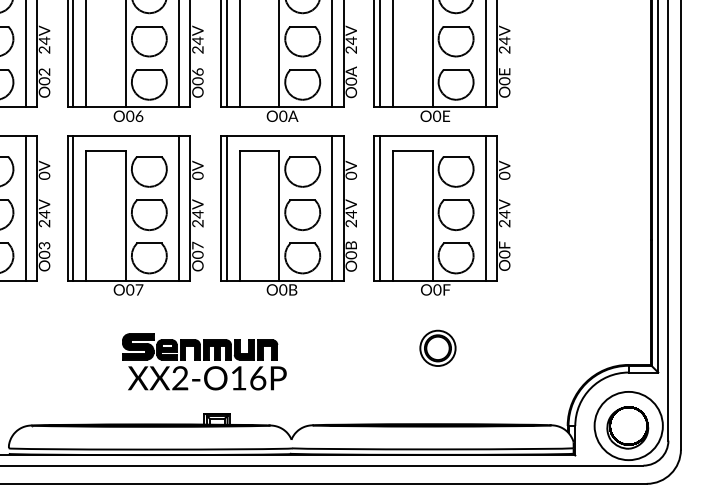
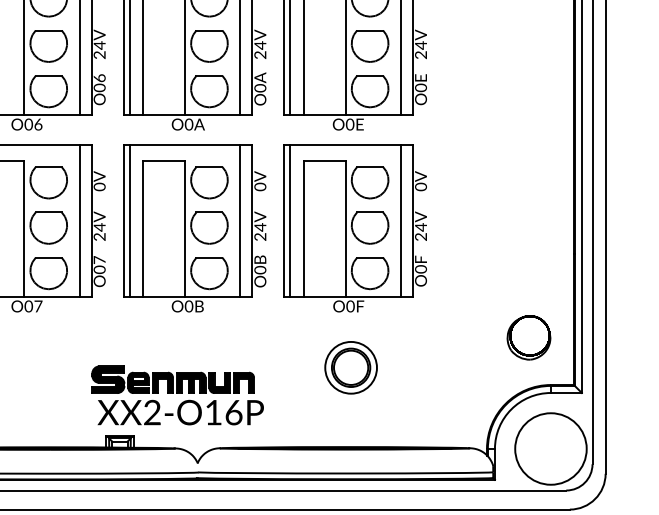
part: (437, 347) -> (350, 366), size x1.4
part: (204, 361) -> (177, 395), moved
part: (627, 427) -> (528, 337), moved

